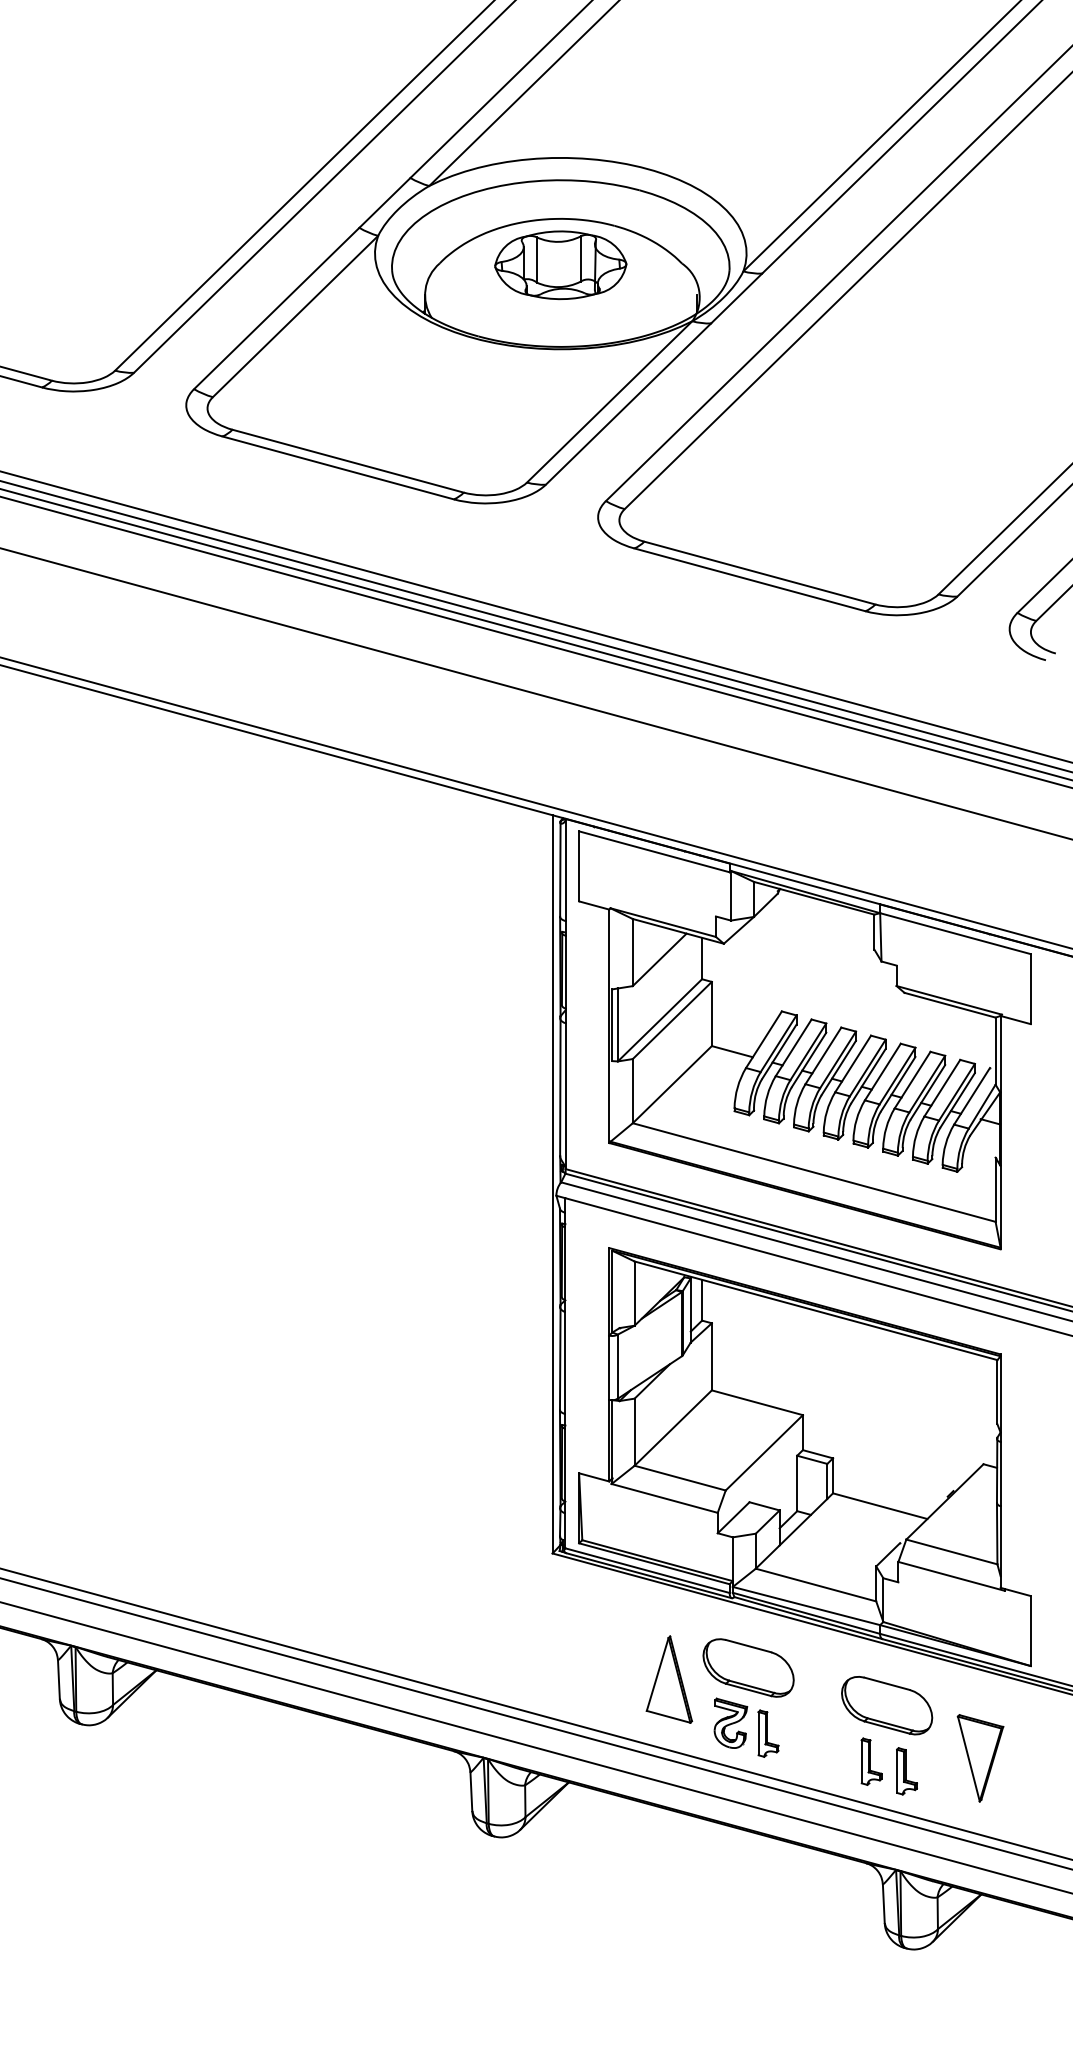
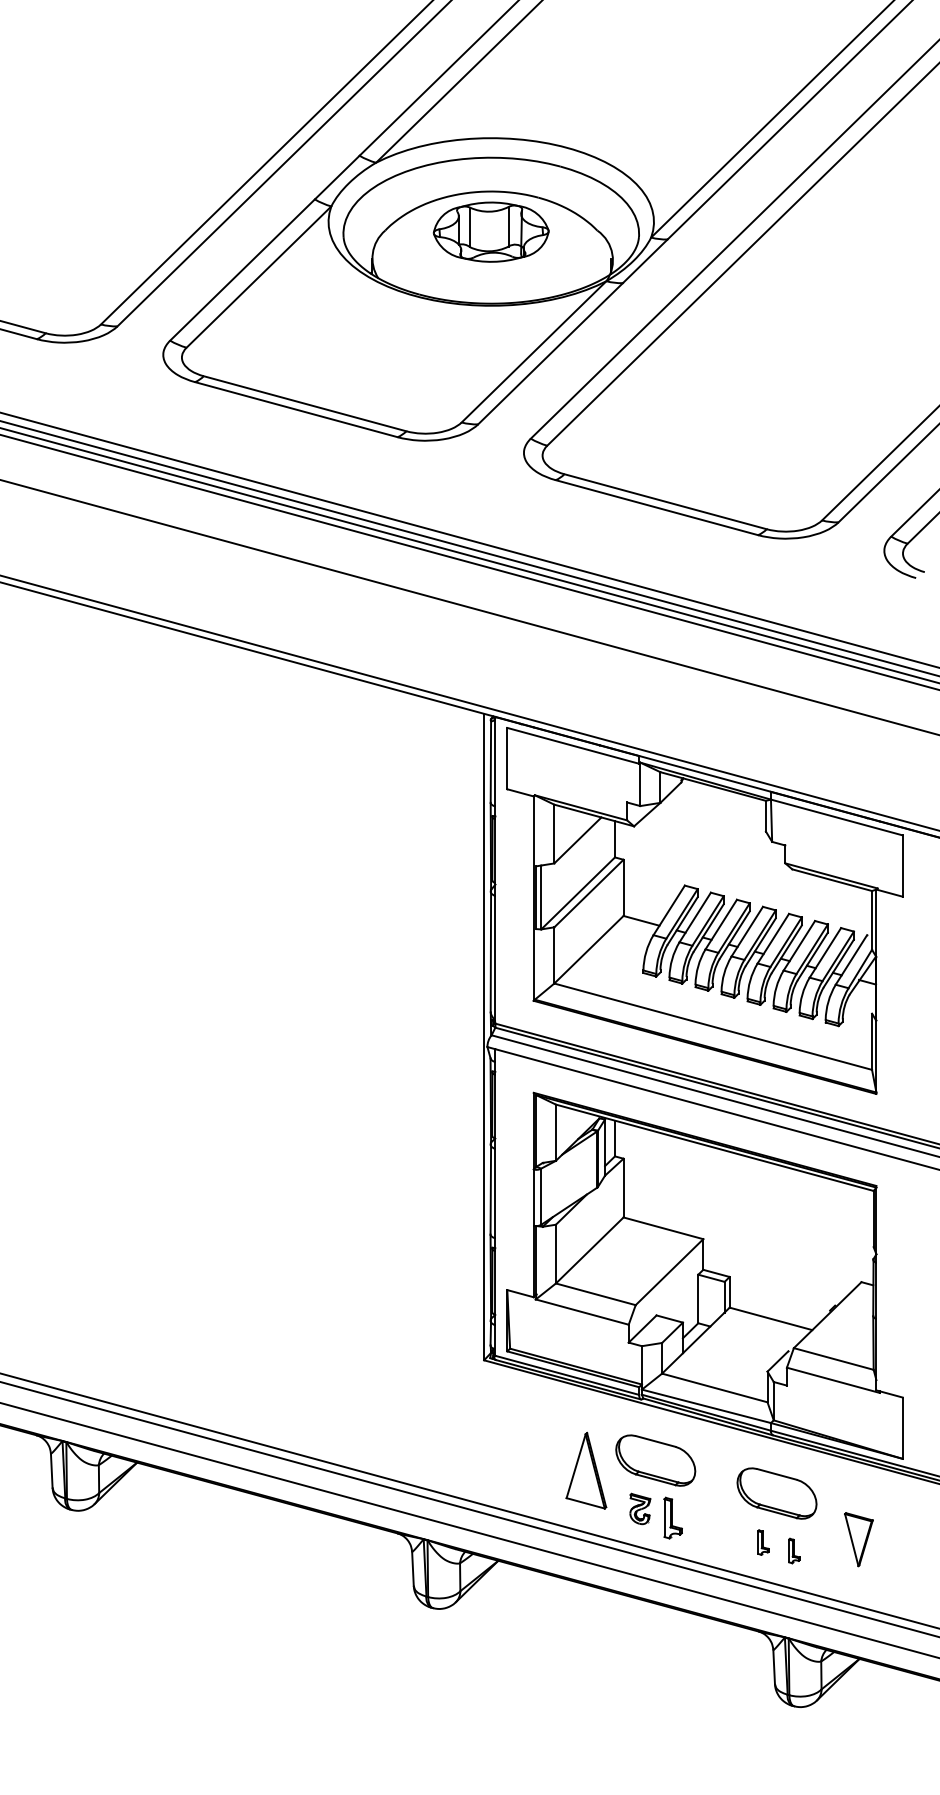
part: (731, 1722) -> (640, 1508), size x0.7
part: (980, 1758) -> (858, 1539), size x0.7
part: (871, 1761) -> (763, 1542), size x0.6
part: (907, 1770) -> (794, 1550), size x0.6

